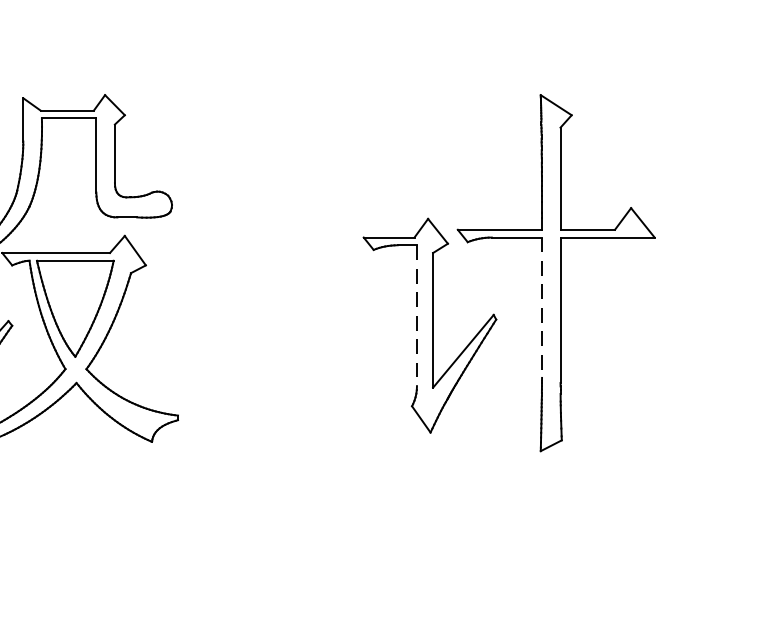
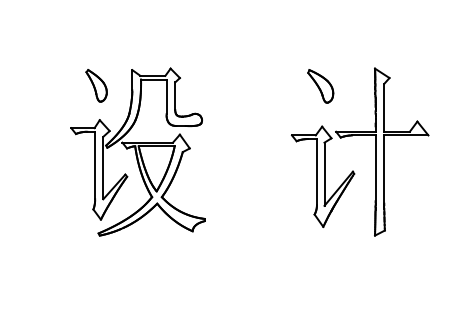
part: (424, 133) -> (320, 86), added
line: (541, 308) -> (375, 168), dashed -> solid
line: (416, 316) -> (316, 172), dashed -> solid

